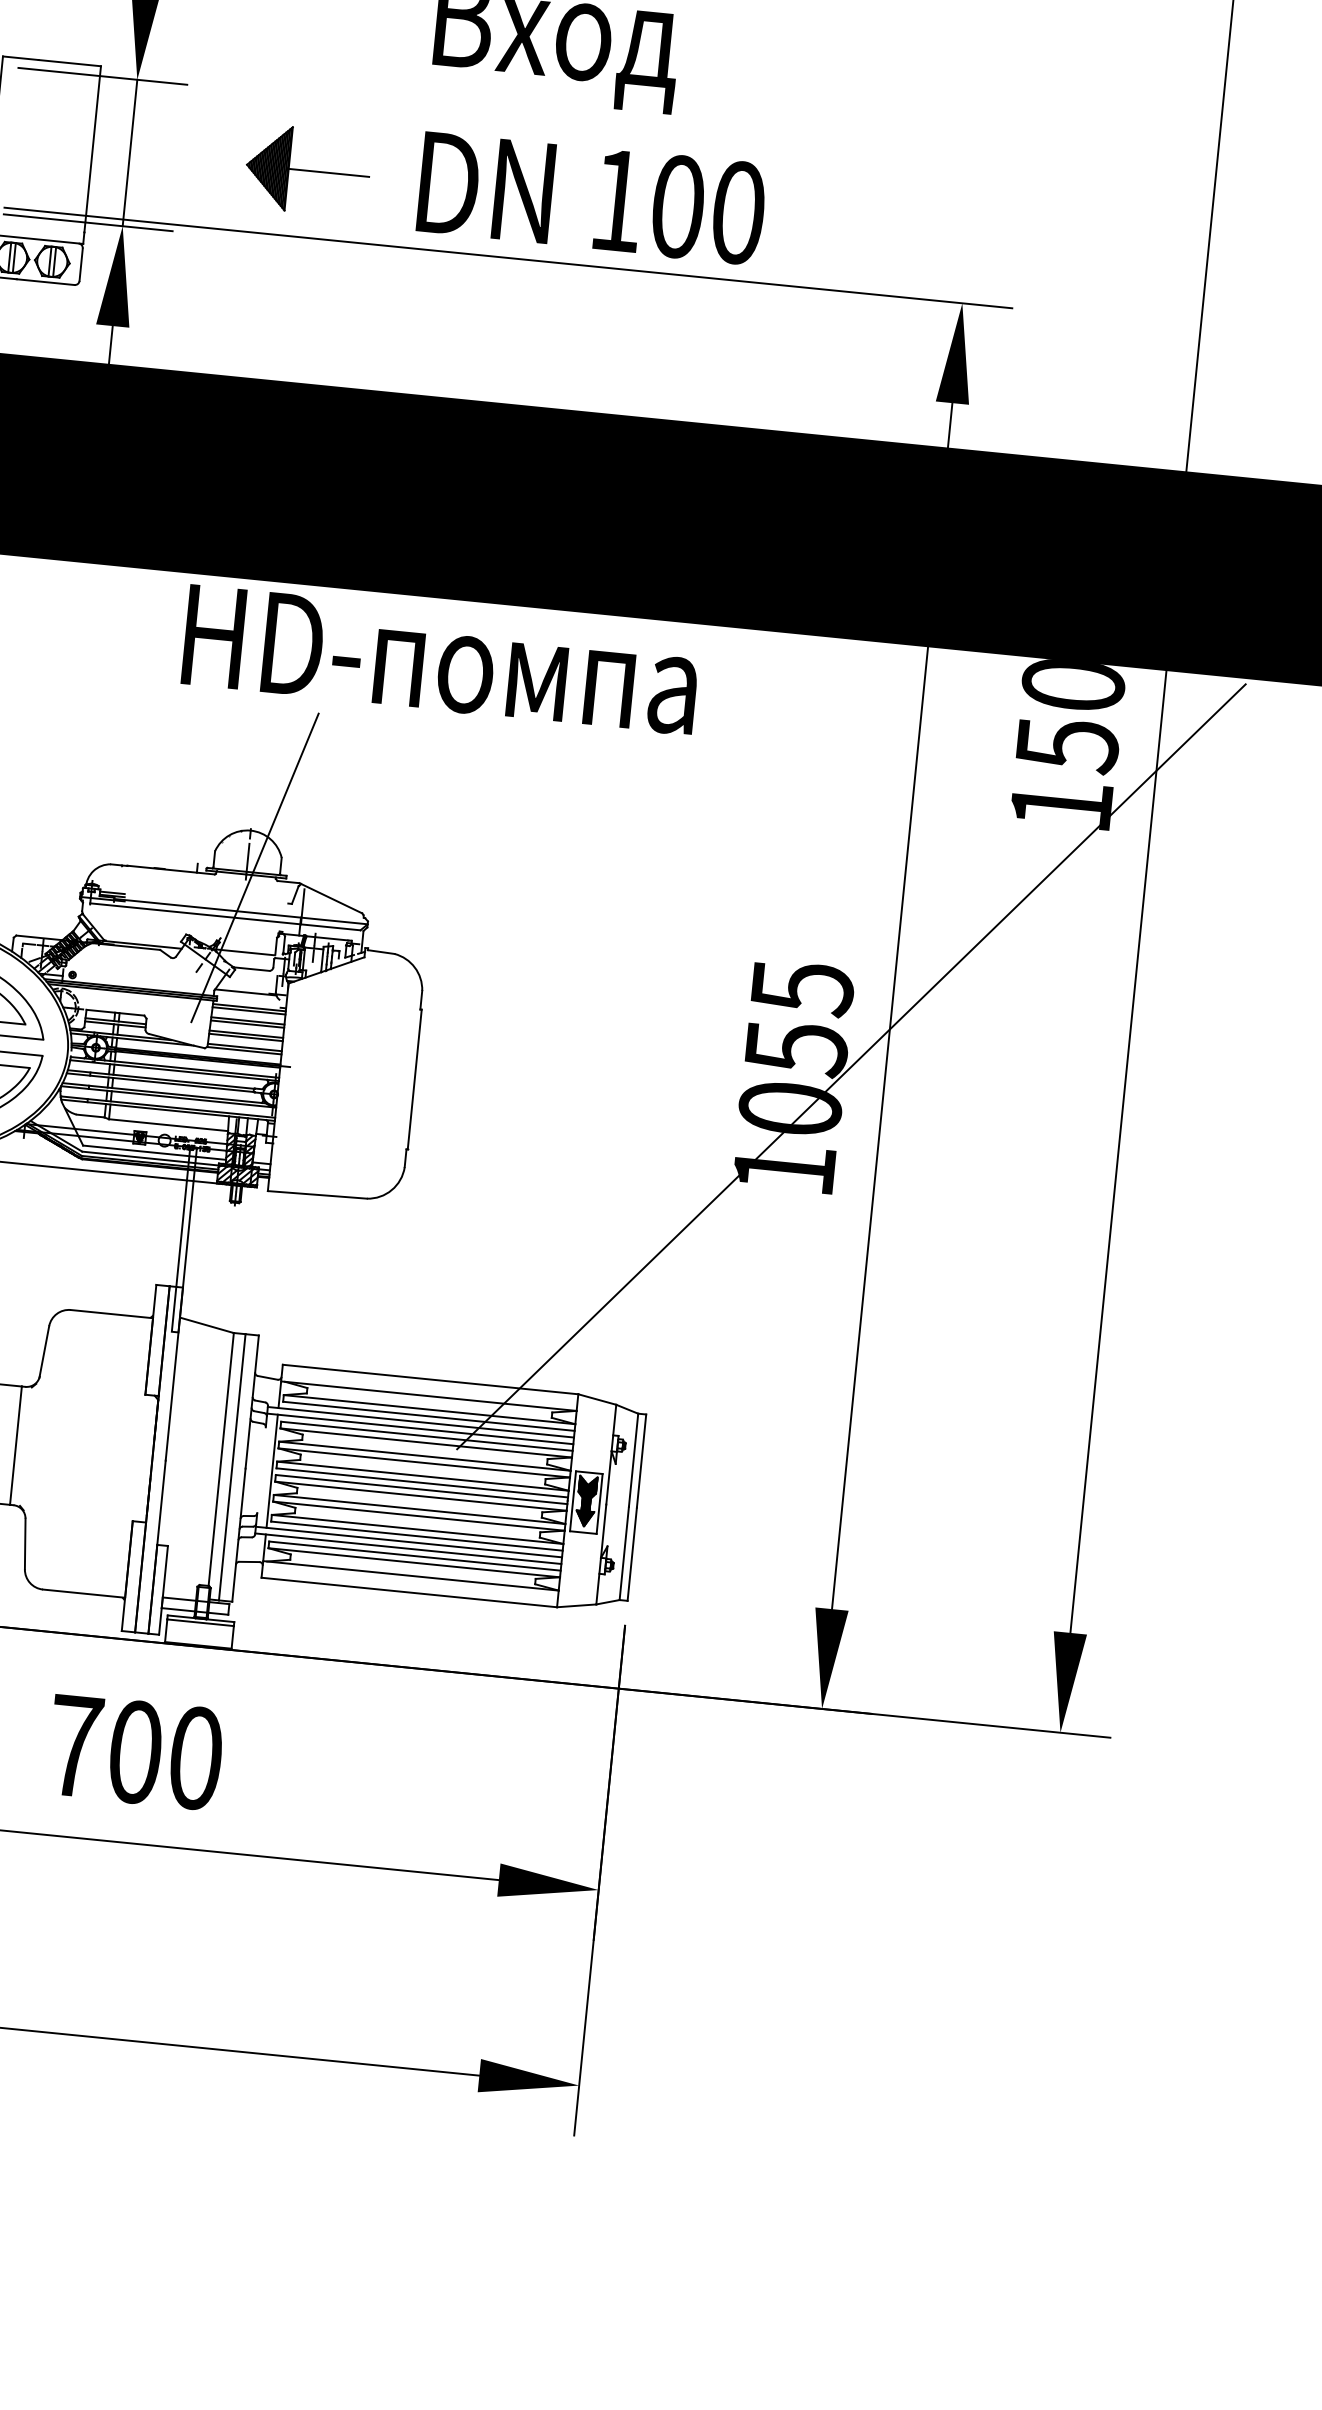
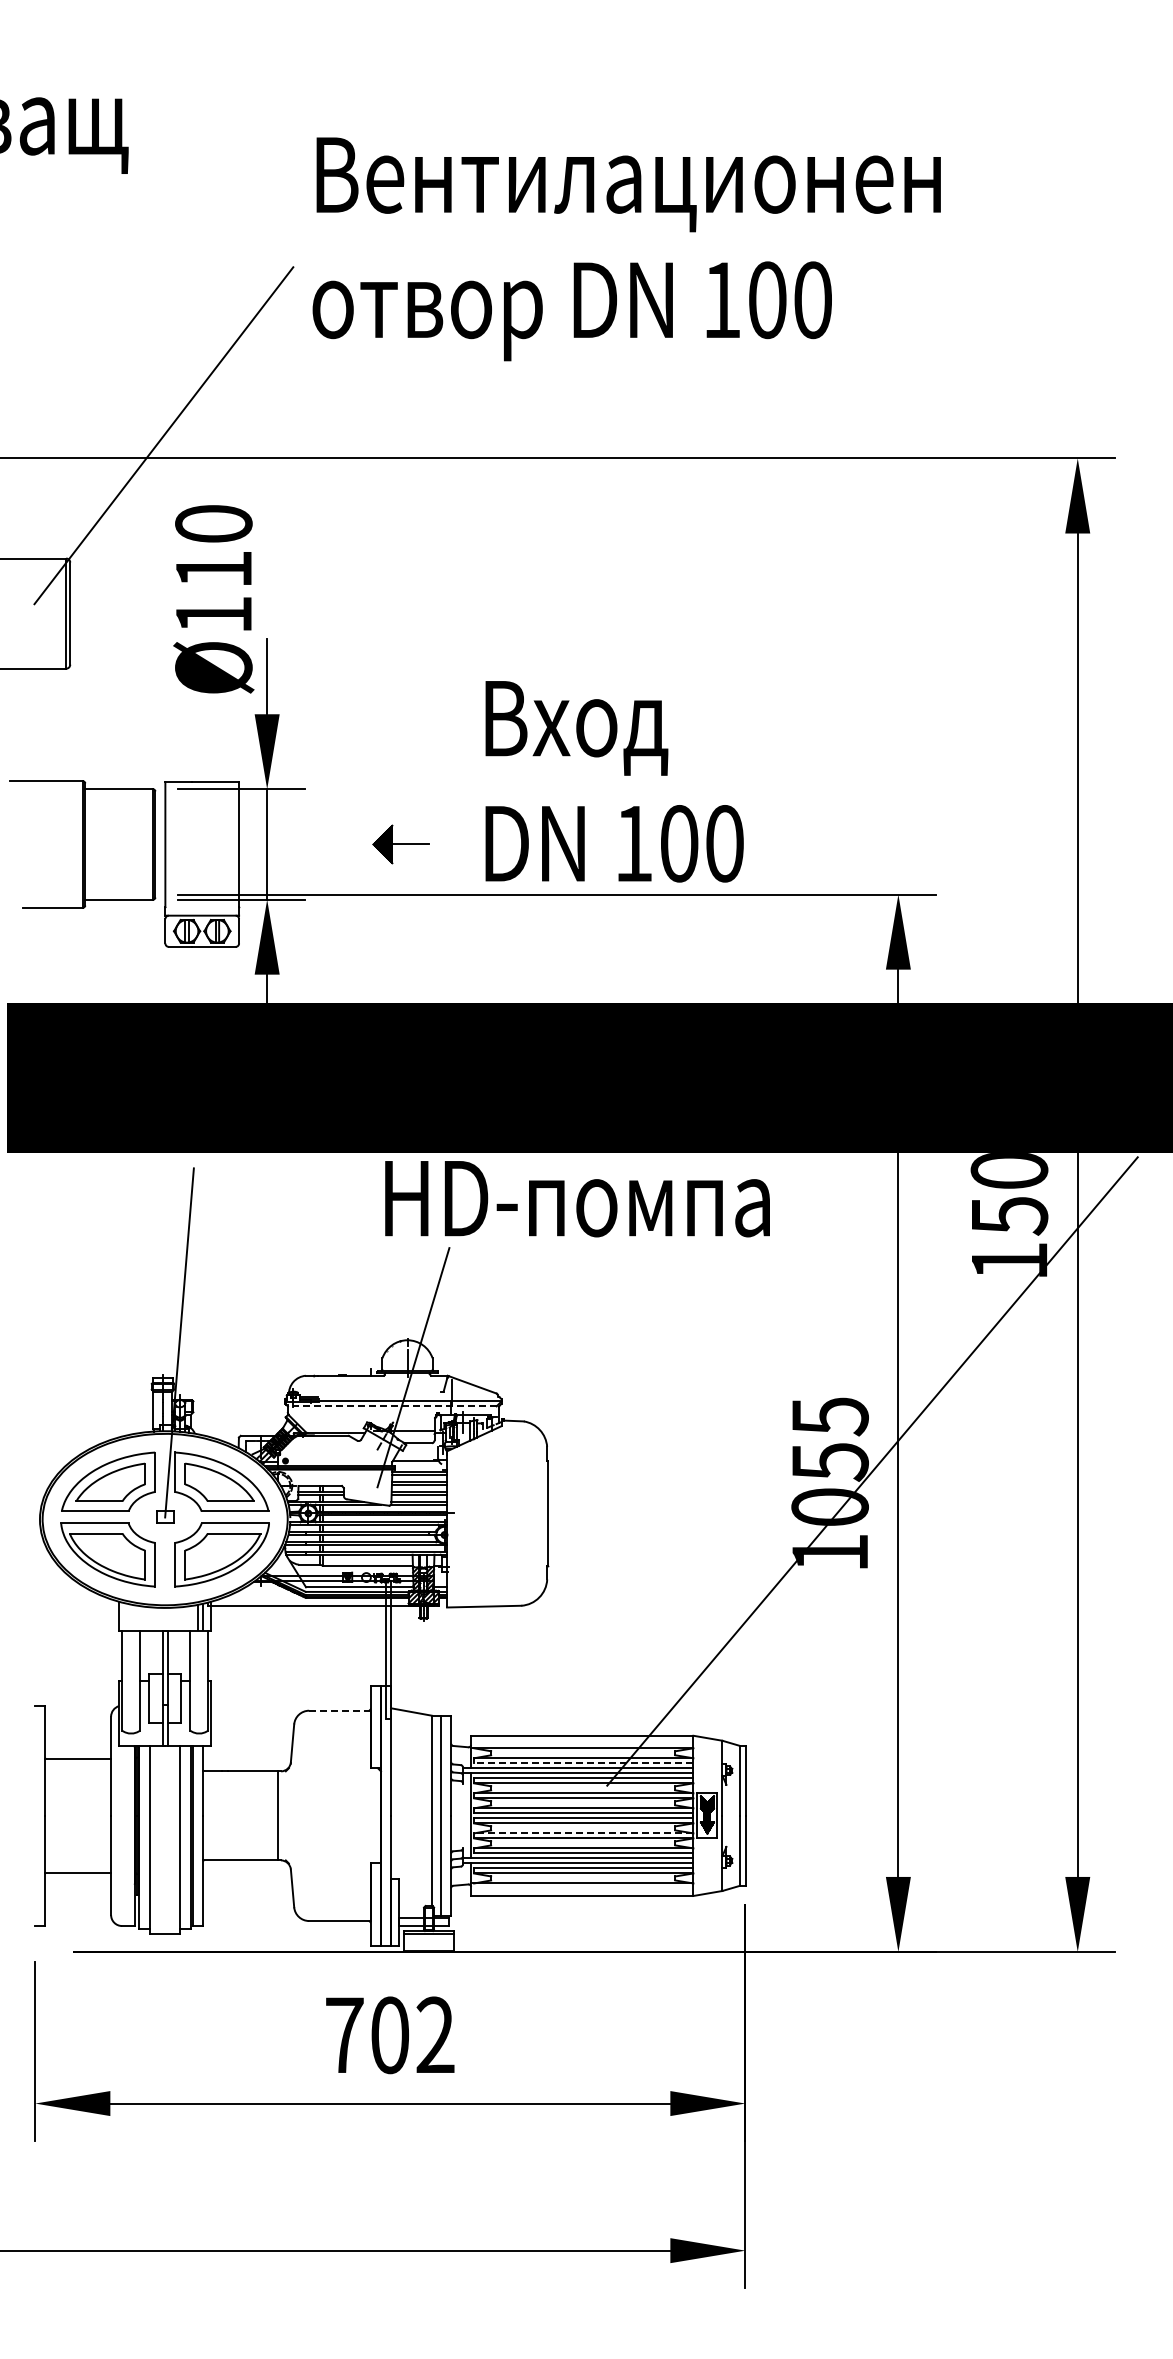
part: (307, 170) -> (400, 844), size x0.6
text: (440, 660) -> (577, 1199), moved
line: (226, 917) -> (395, 1406), solid -> dashed
line: (112, 1313) -> (340, 1710), solid -> dashed
line: (428, 1416) -> (583, 1763), solid -> dashed
line: (419, 1509) -> (583, 1833), solid -> dashed
text: (195, 1758) -> (435, 2035), 700 -> 702

